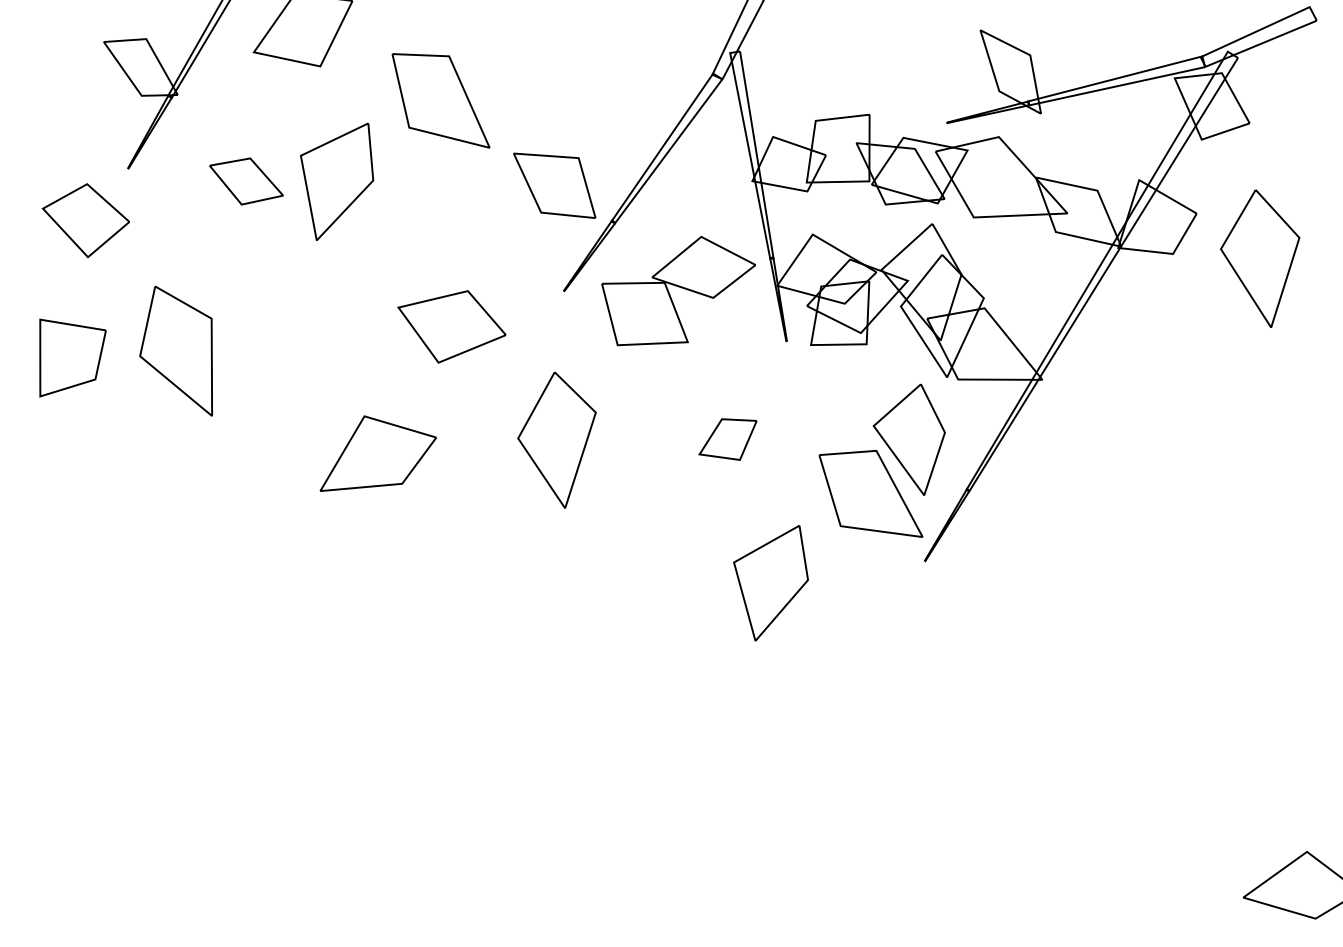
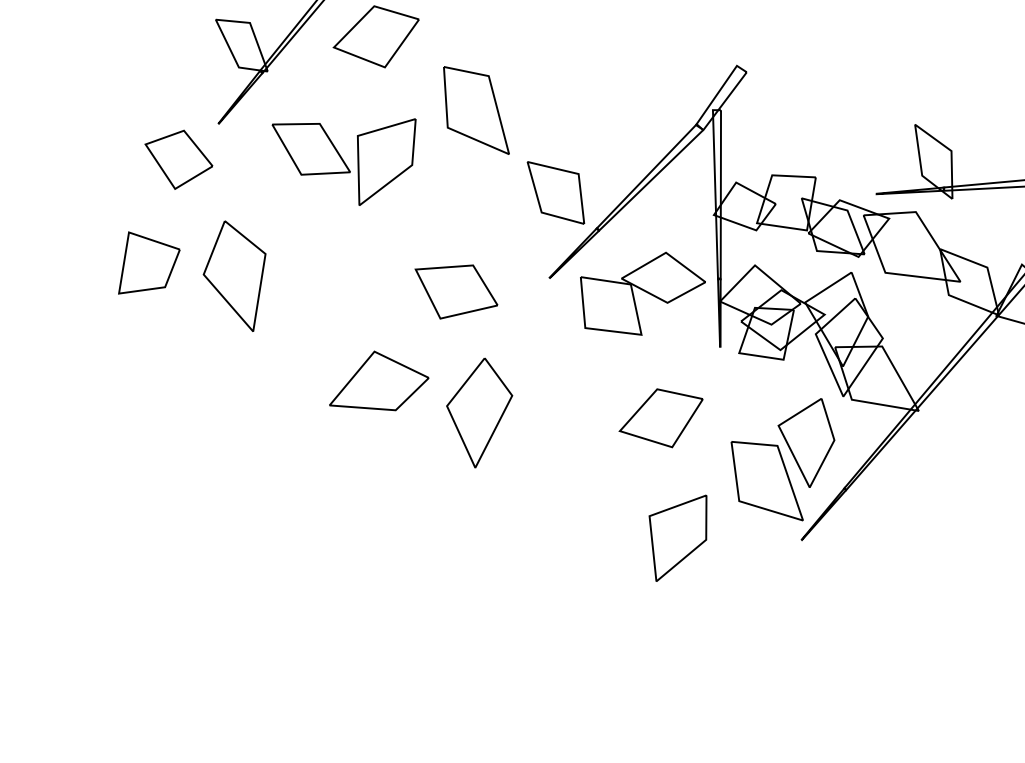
part: (246, 181) -> (311, 149), size x1.43
part: (556, 439) -> (477, 411), moved
part: (727, 439) -> (660, 417), size x1.67

